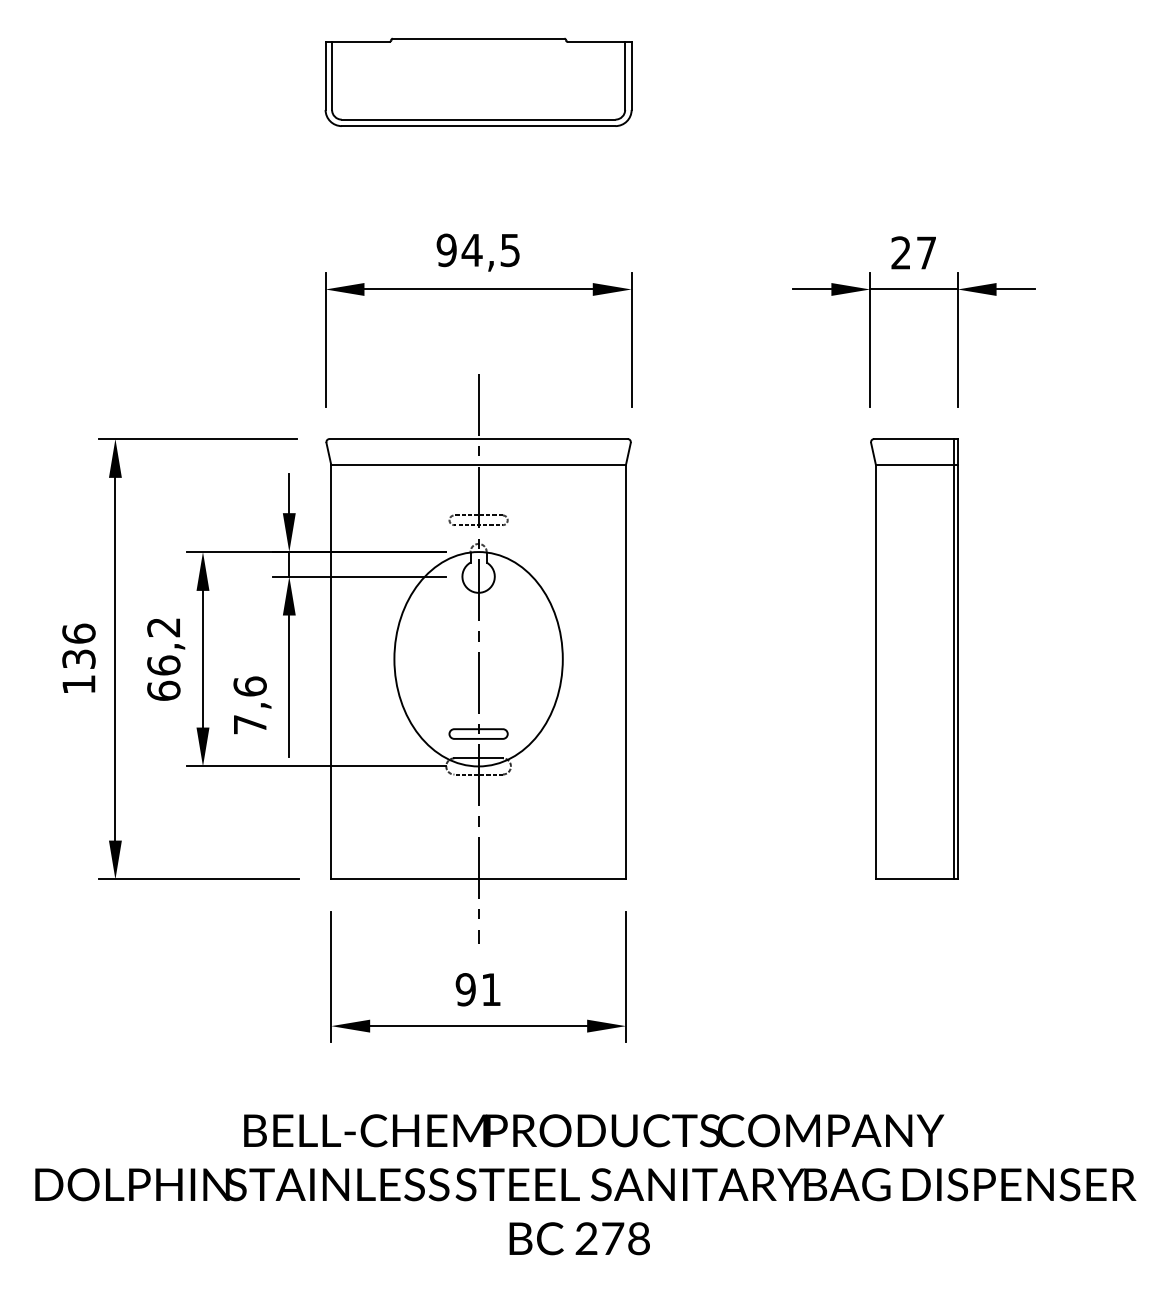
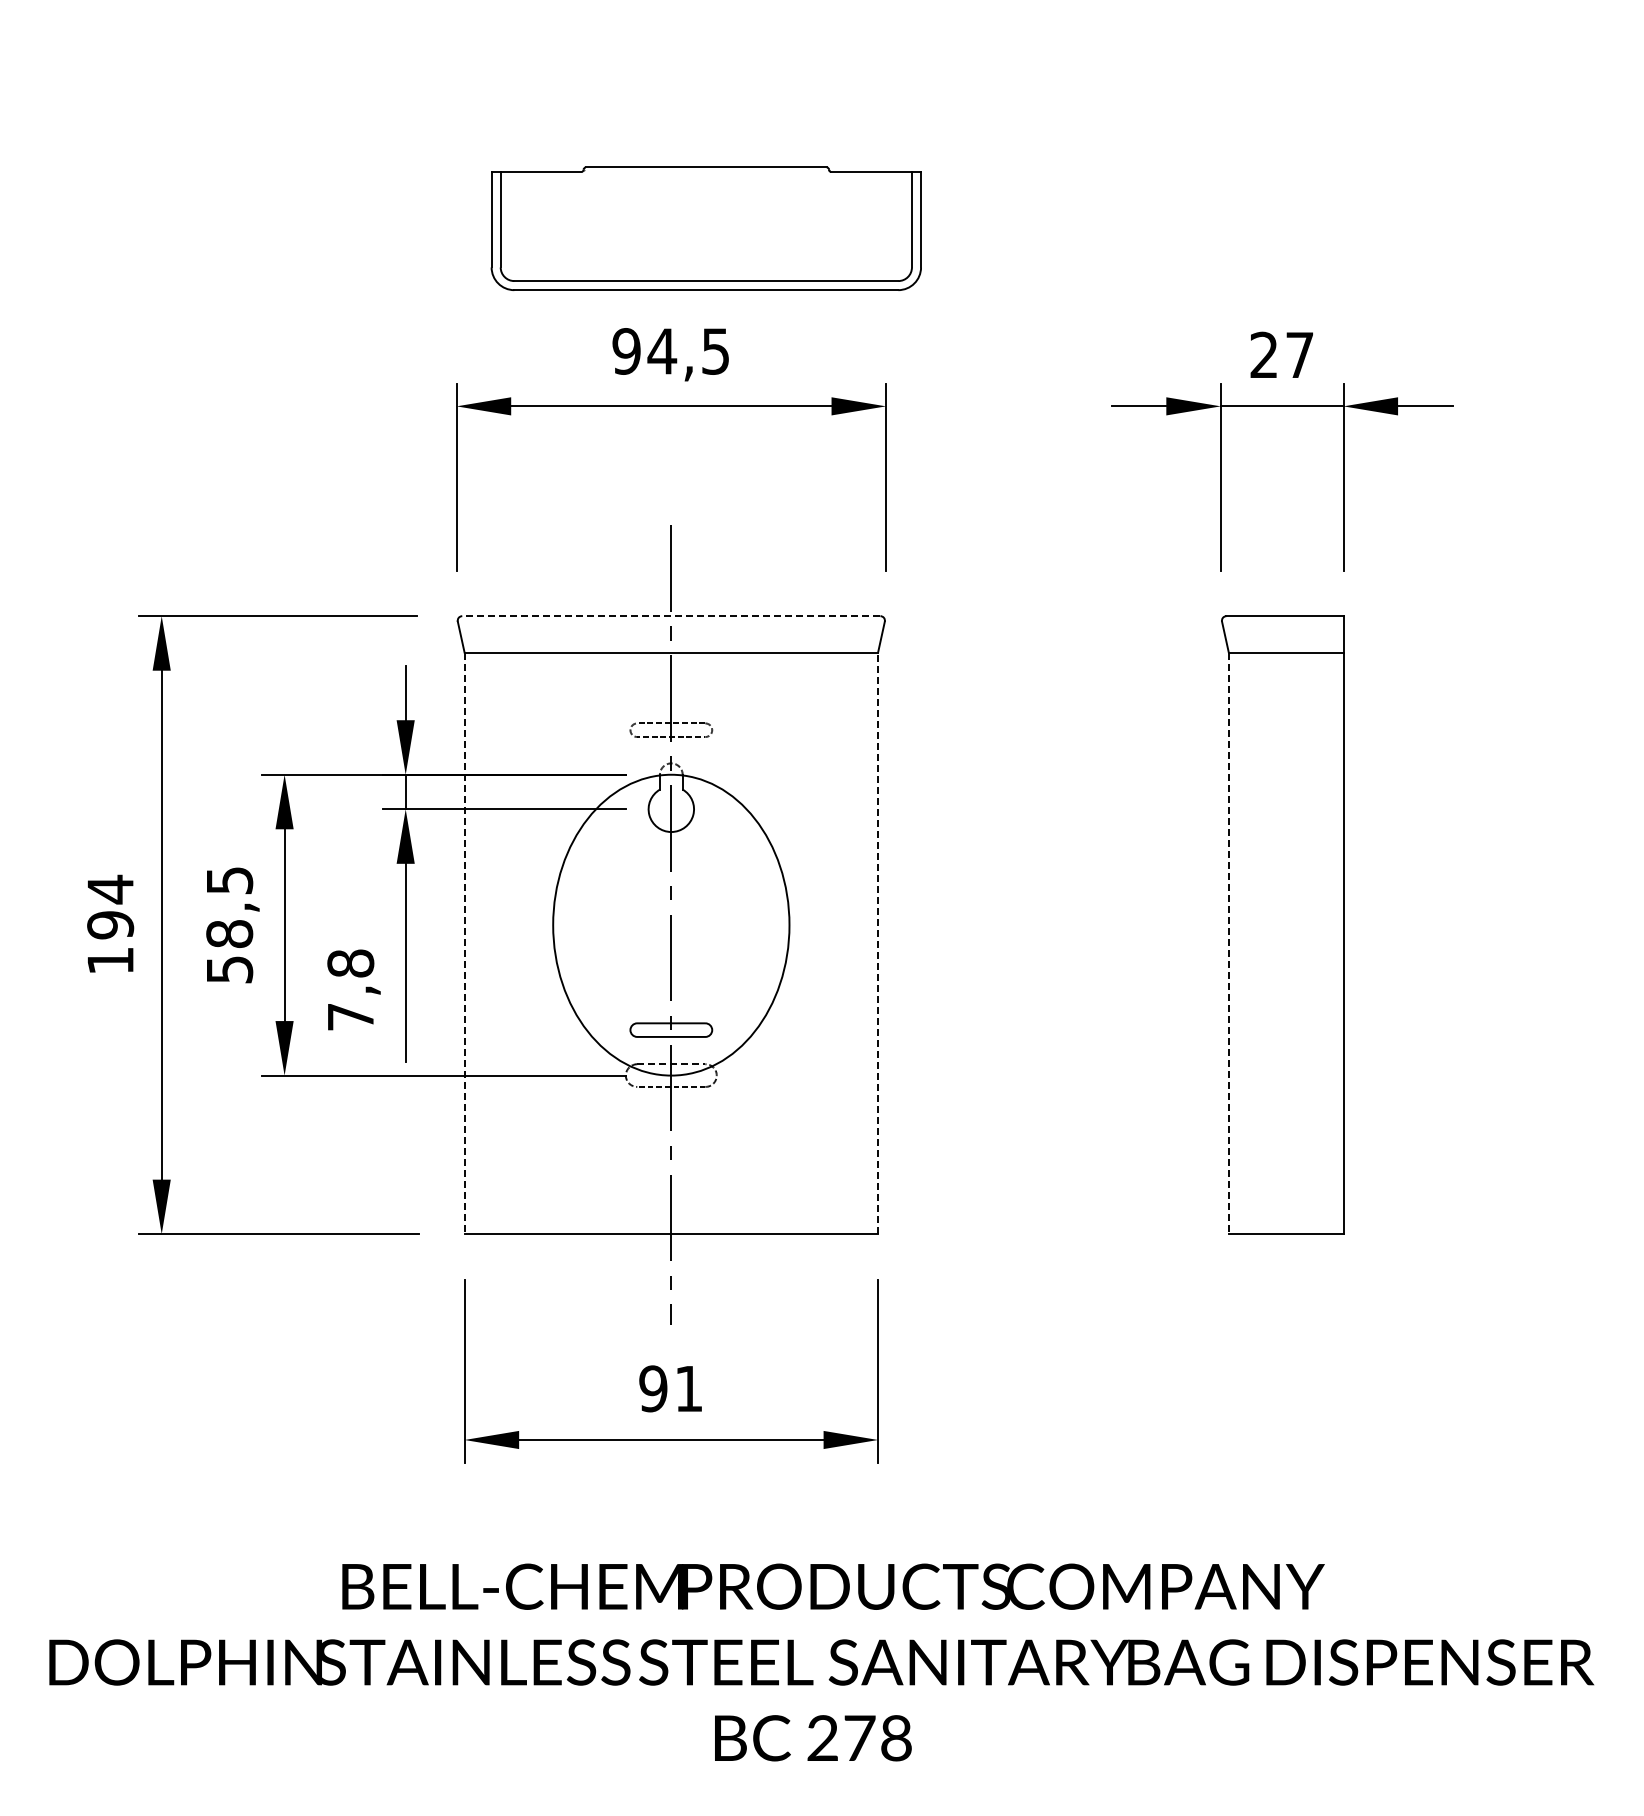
part: (478, 82) -> (705, 228), moved
line: (478, 439) -> (670, 616), solid -> dashed
text: (78, 645) -> (110, 906), 136 -> 194
text: (163, 659) -> (229, 925), 66,2 -> 58,5
line: (954, 659) -> (1338, 925), removed
line: (331, 672) -> (464, 943), solid -> dashed
line: (626, 672) -> (878, 943), solid -> dashed
line: (875, 672) -> (1228, 943), solid -> dashed
text: (249, 686) -> (350, 963), 7,6 -> 7,8
line: (478, 758) -> (671, 1064), solid -> dashed

